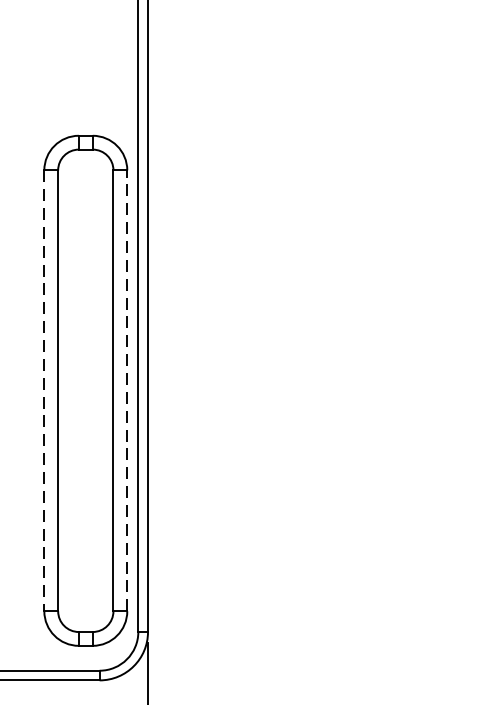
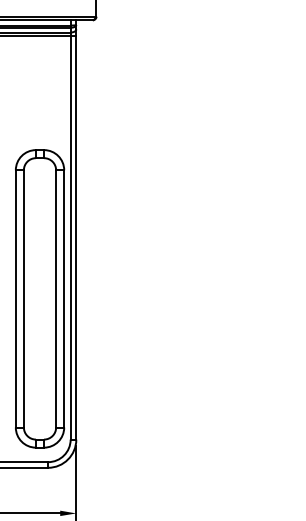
line: (43, 390) -> (15, 298), dashed -> solid
line: (127, 390) -> (64, 298), dashed -> solid

